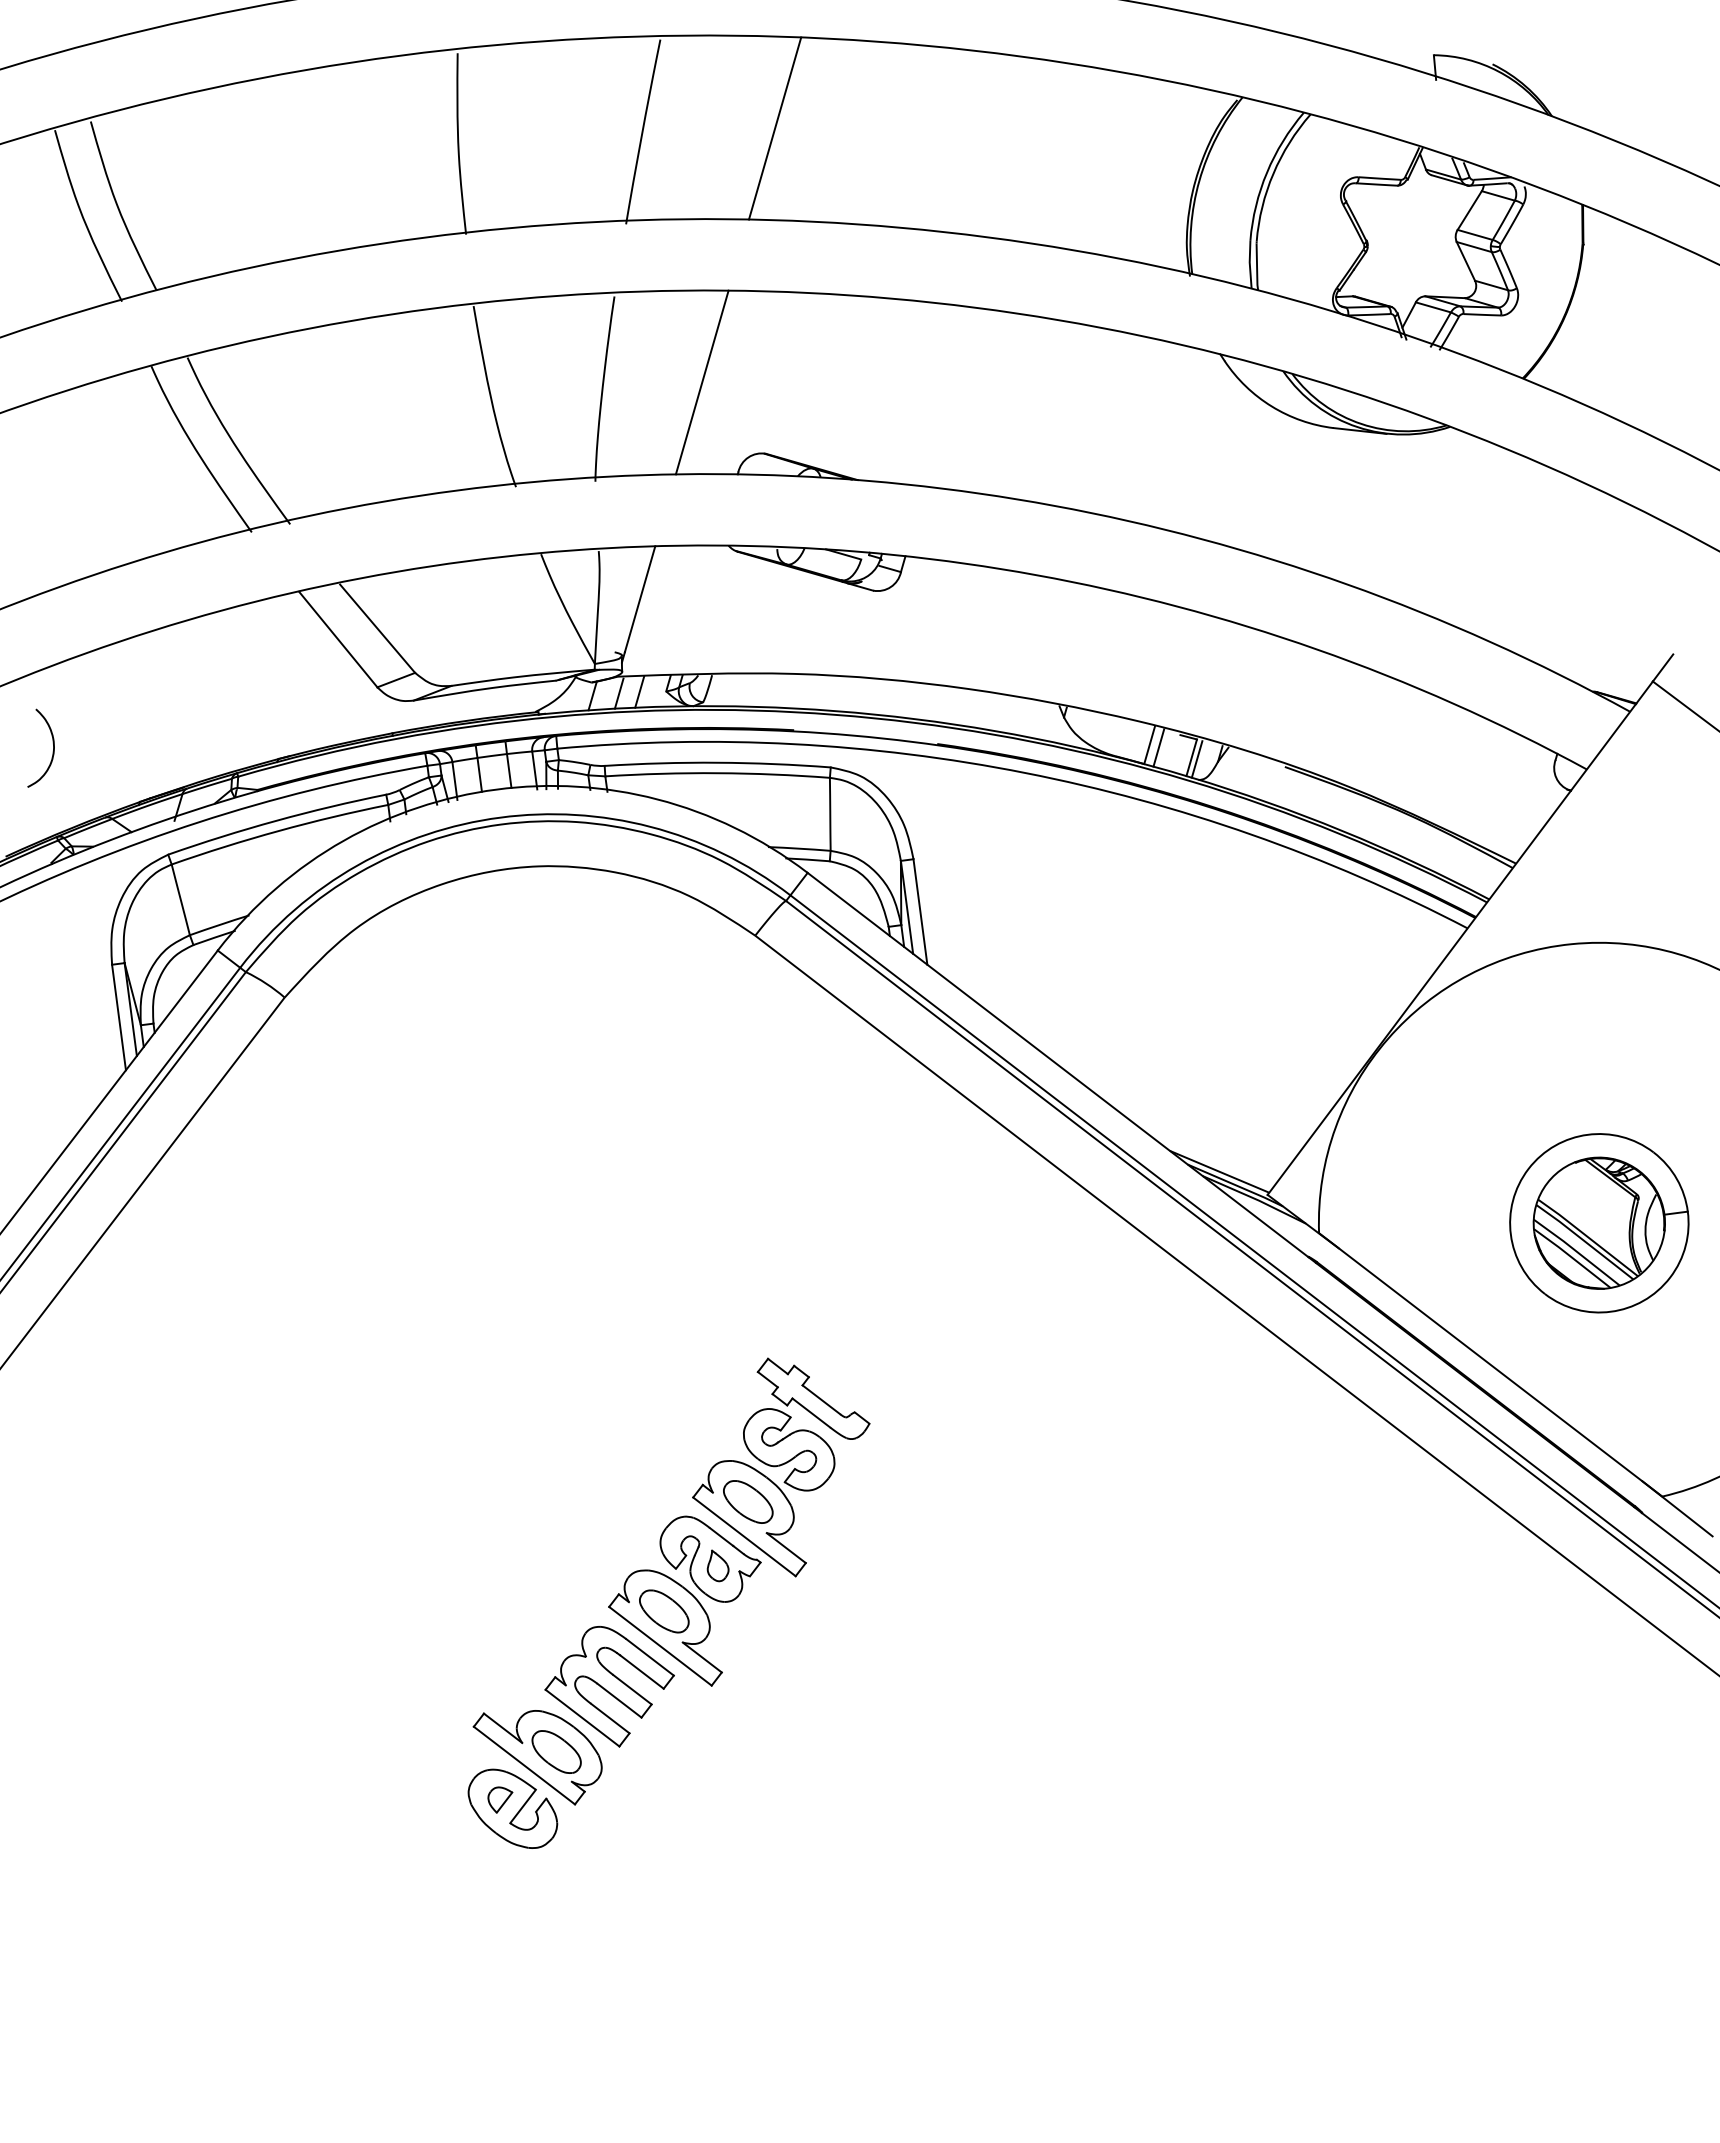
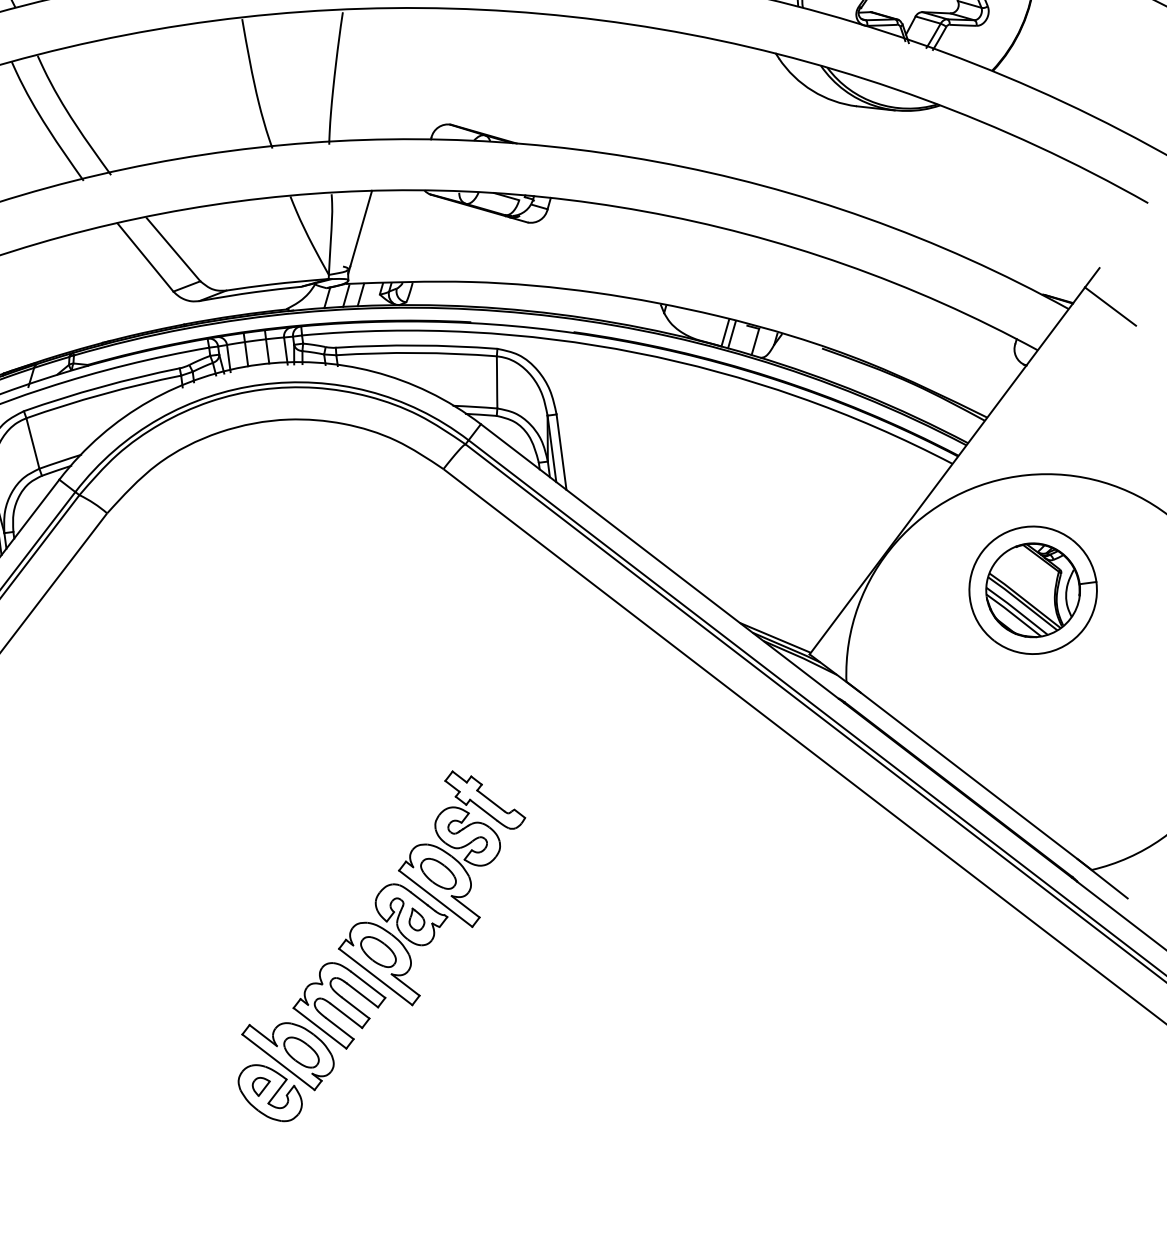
line: (701, 382) -> (405, 73), removed
line: (1196, 759) -> (758, 343), removed
part: (1599, 1223) -> (1033, 590), moved

